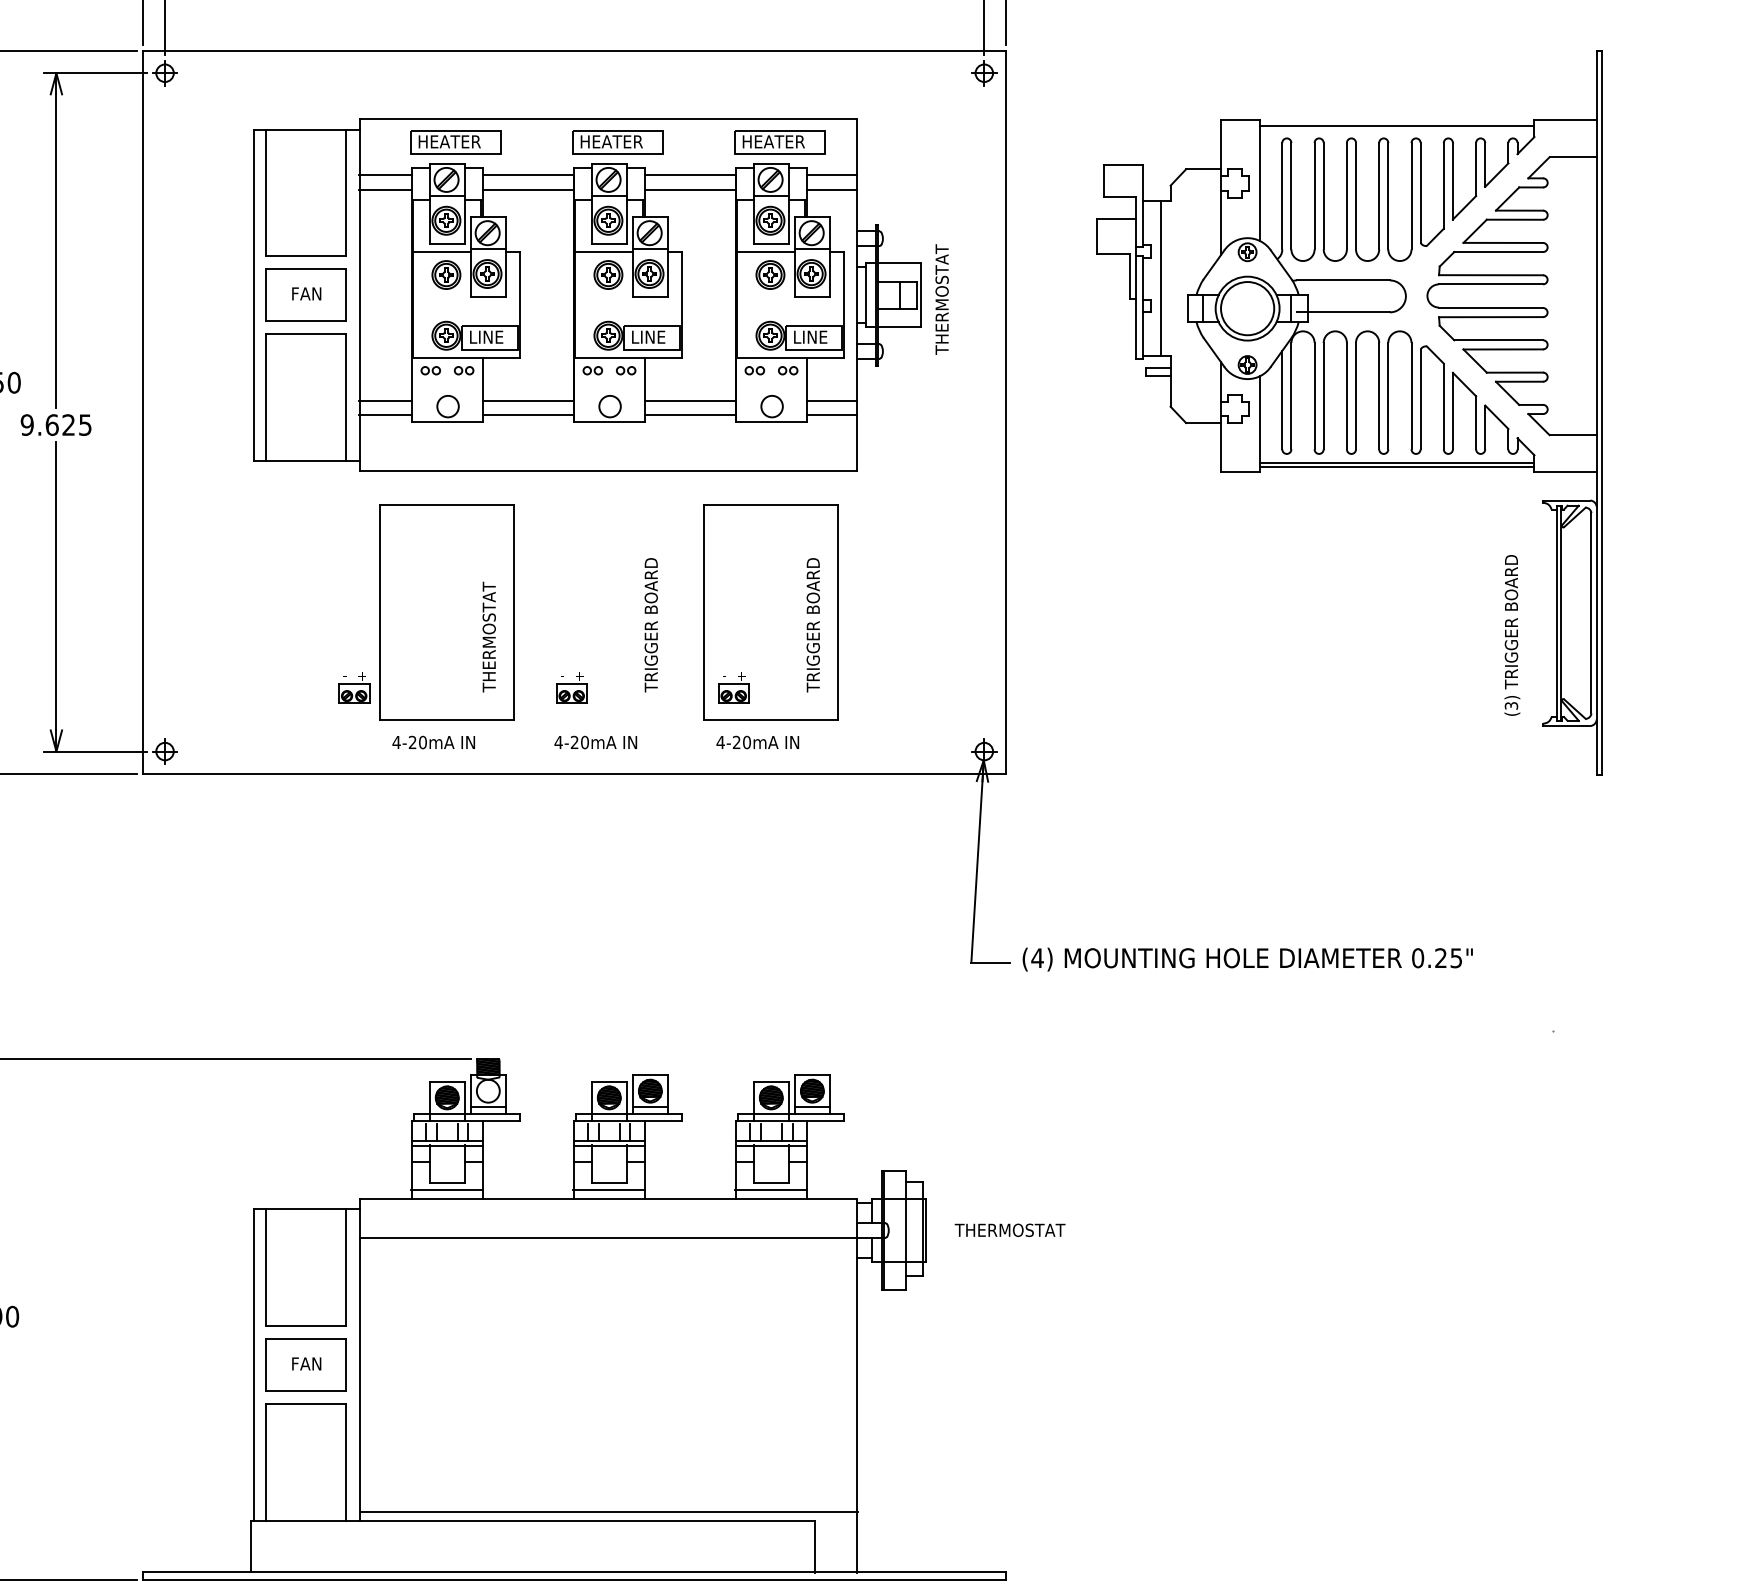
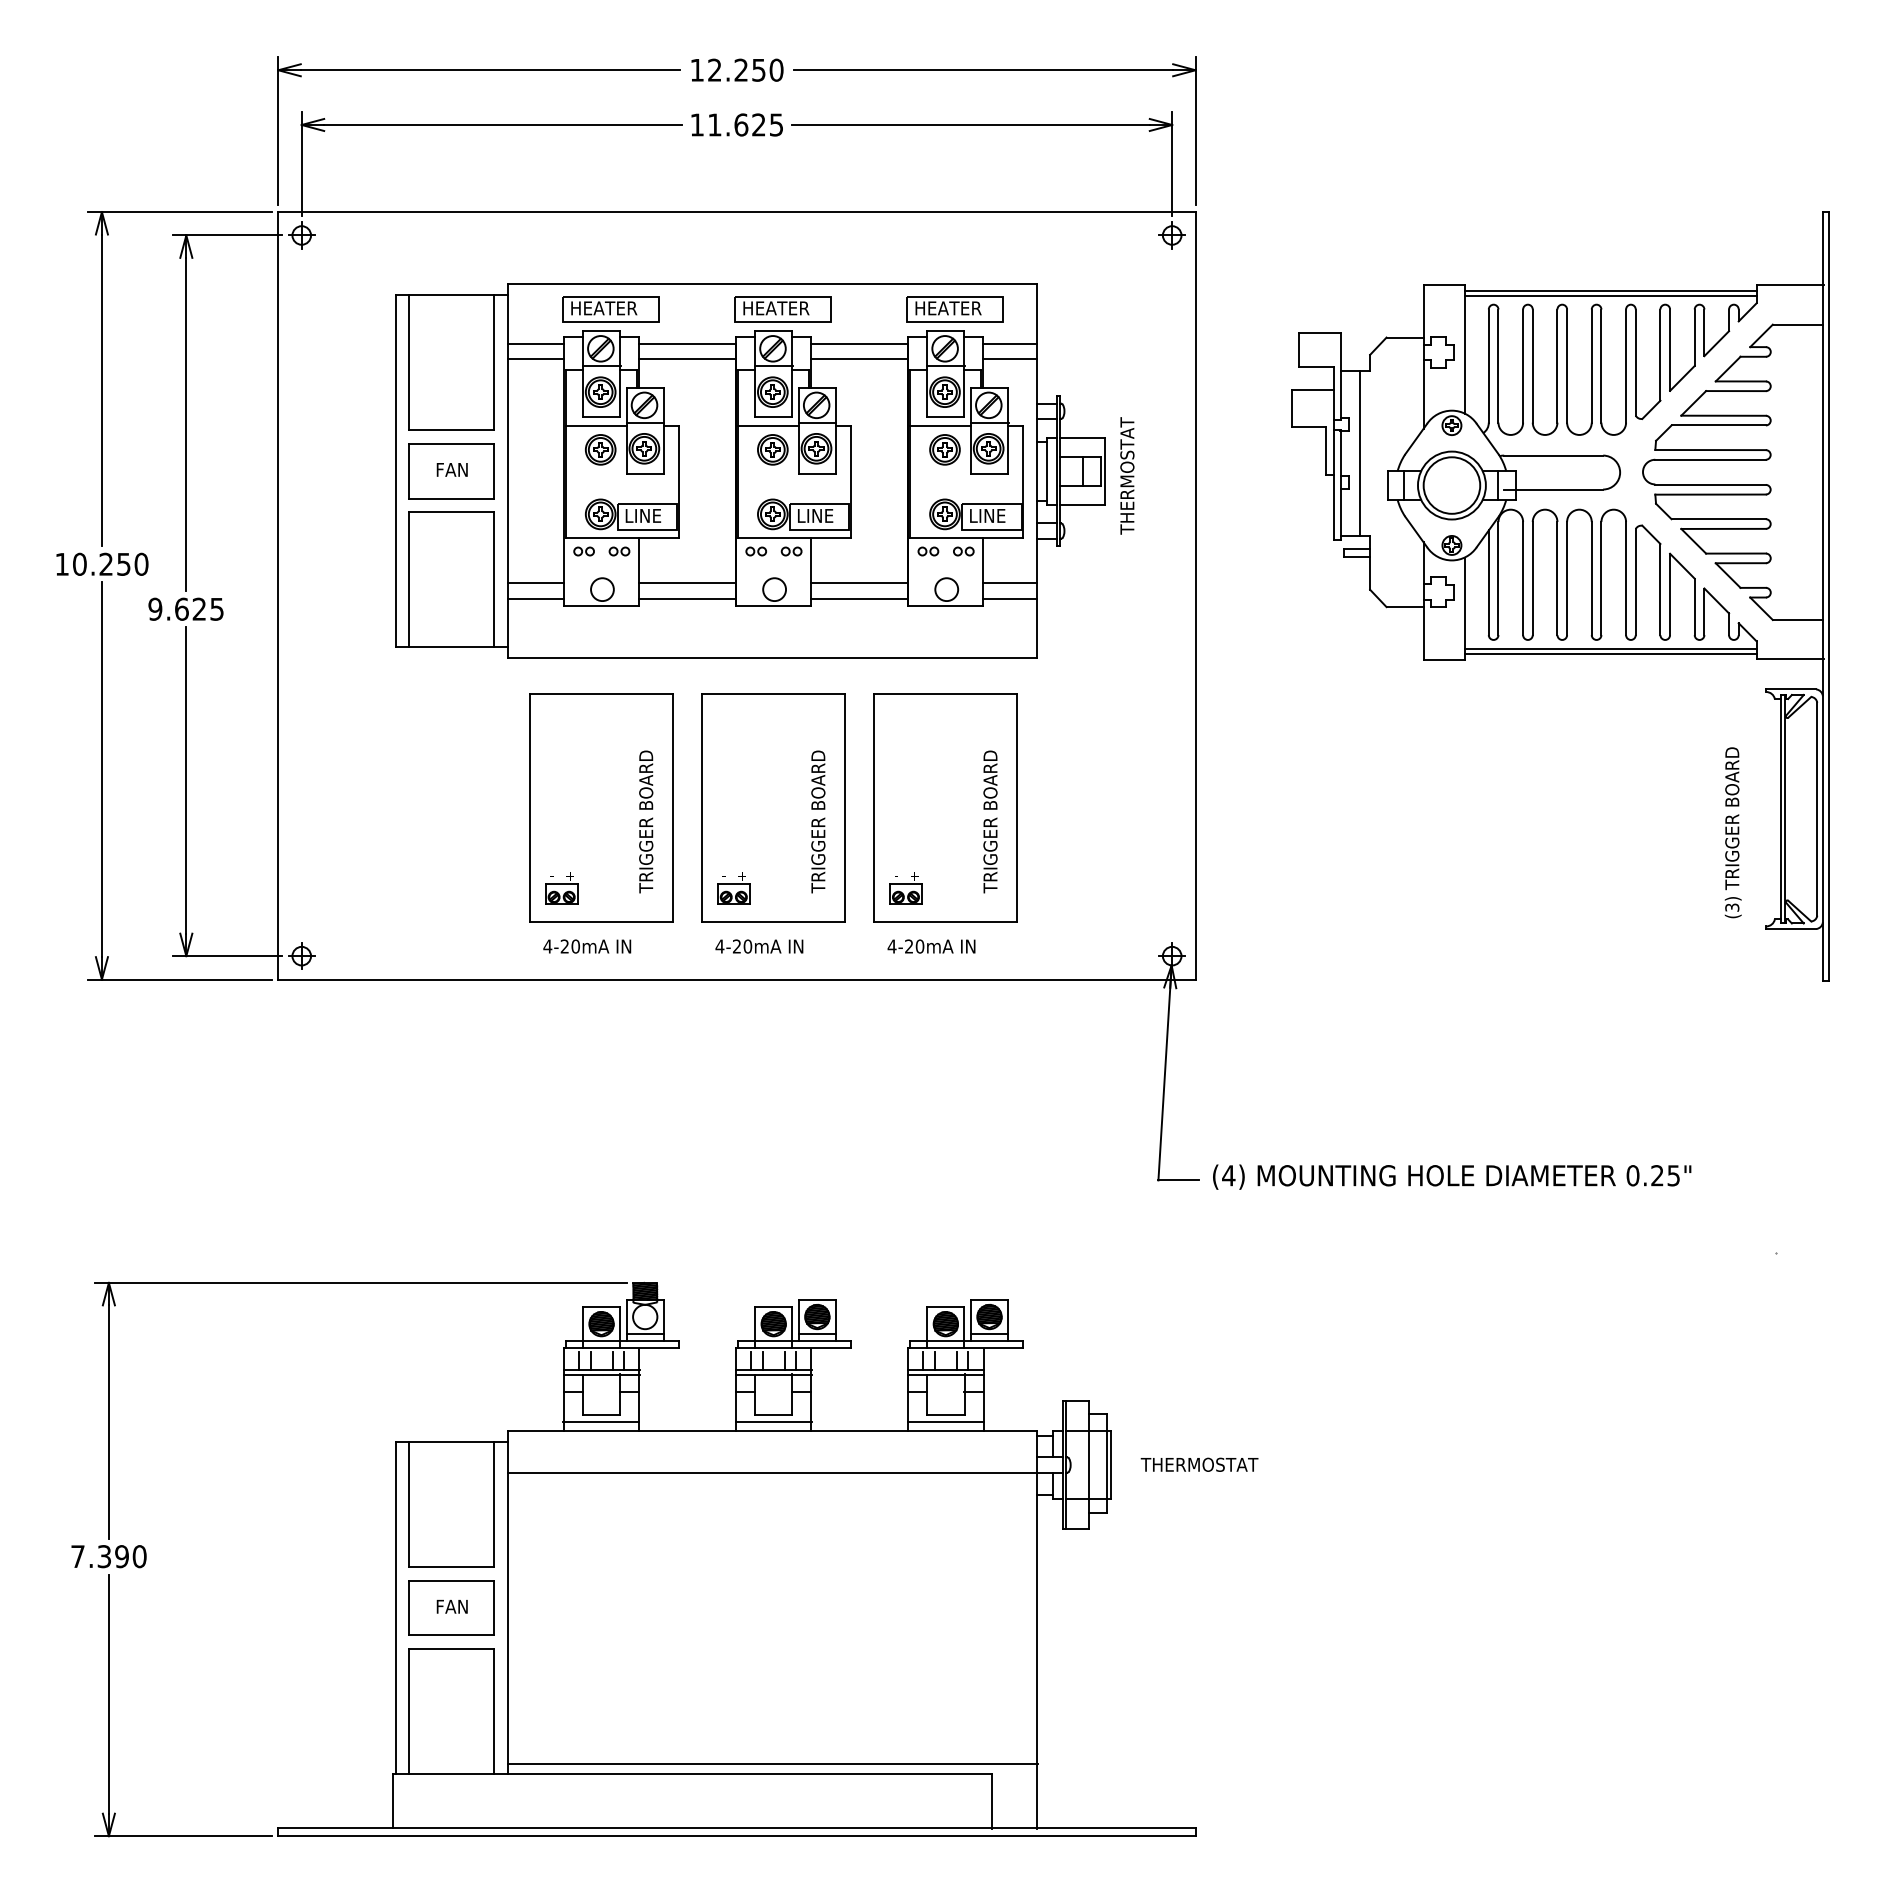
line: (1396, 129) -> (1610, 295), added
part: (609, 611) -> (773, 807), added
text: (489, 618) -> (646, 814), THERMOSTAT -> TRIGGER BOARD
part: (353, 687) -> (561, 888), moved

